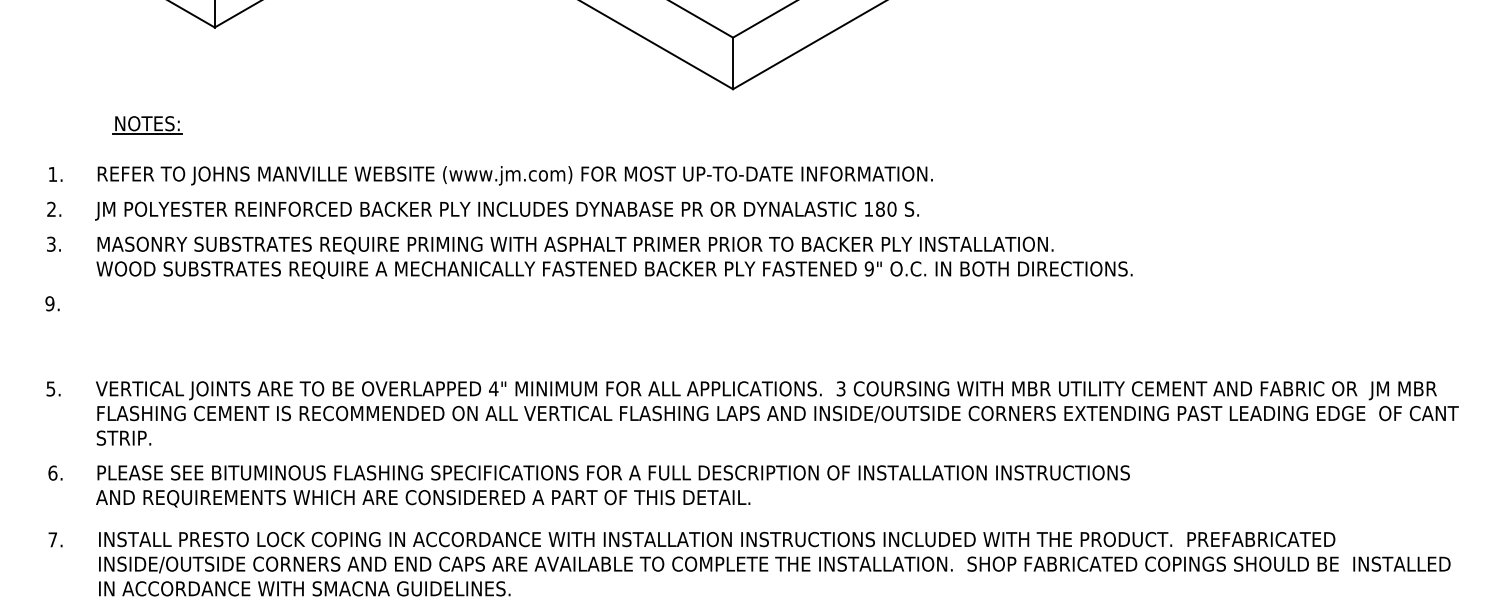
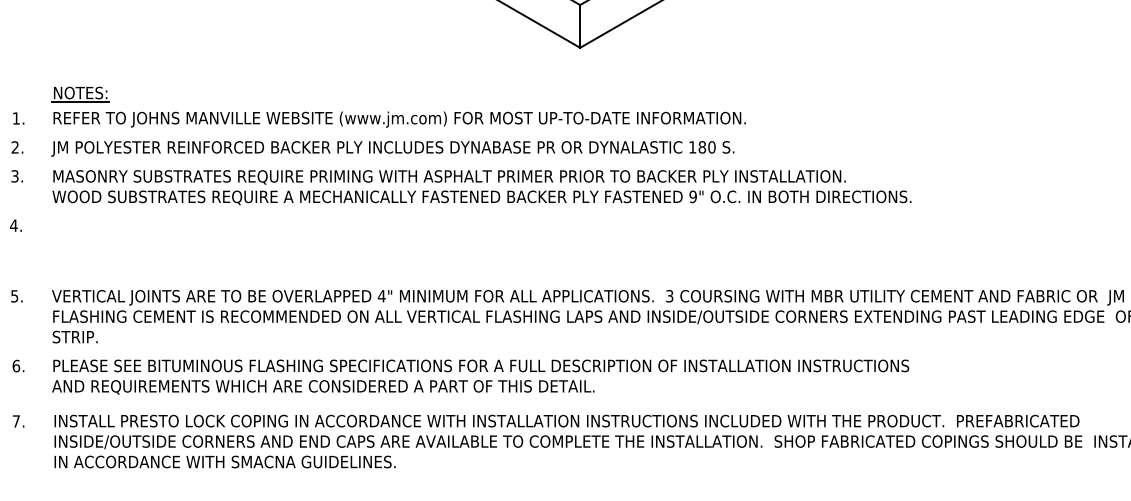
part: (147, 125) -> (80, 94), moved
text: (49, 303) -> (13, 225), 9. -> 4.

